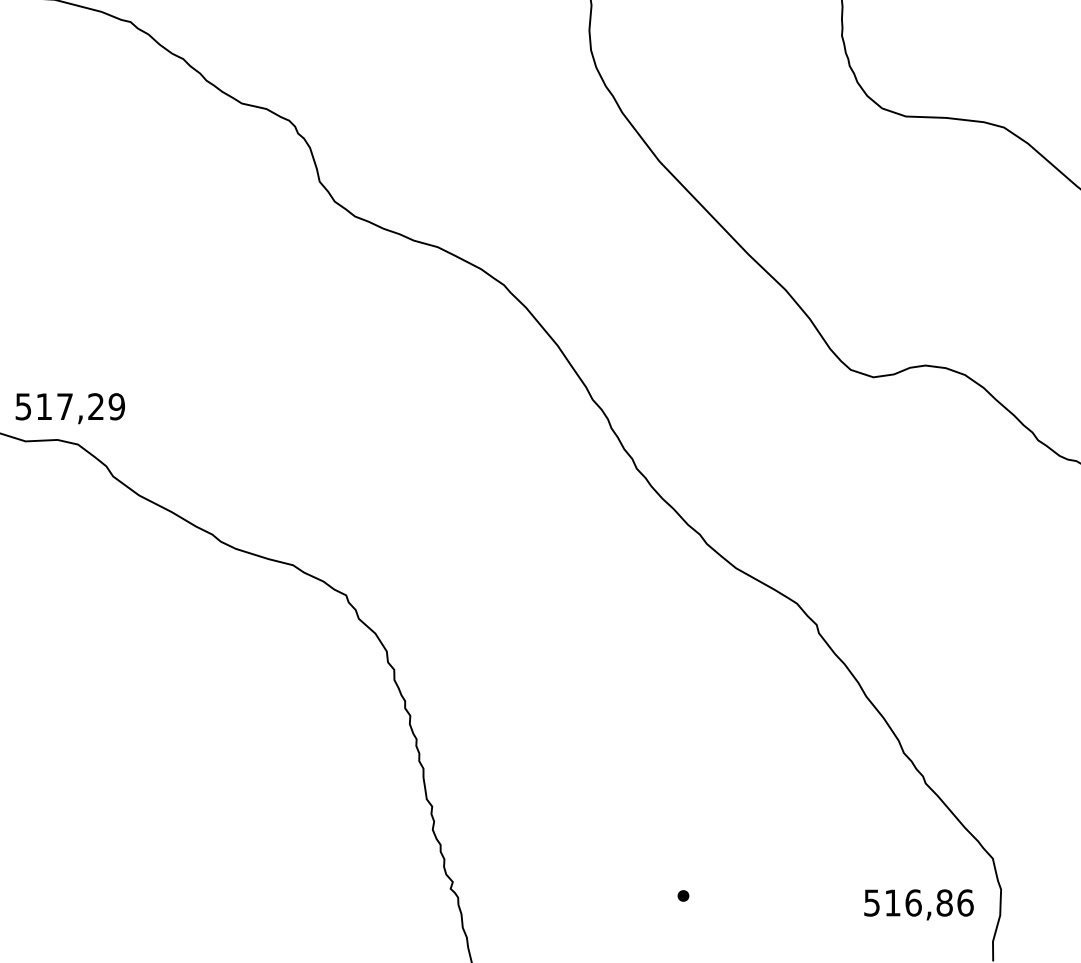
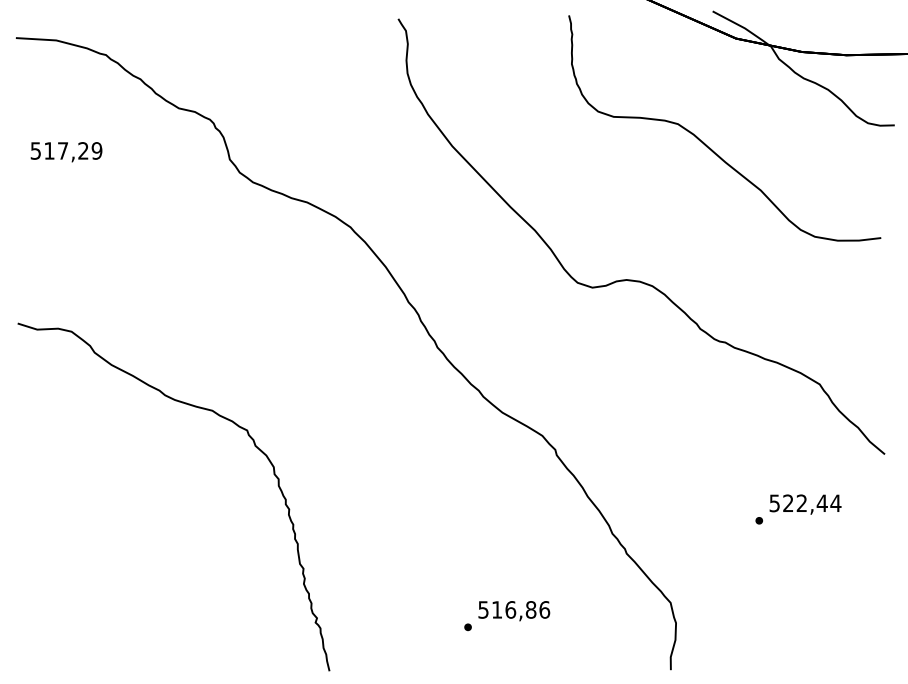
text: (70, 409) -> (66, 152), moved
text: (919, 905) -> (514, 611), moved

